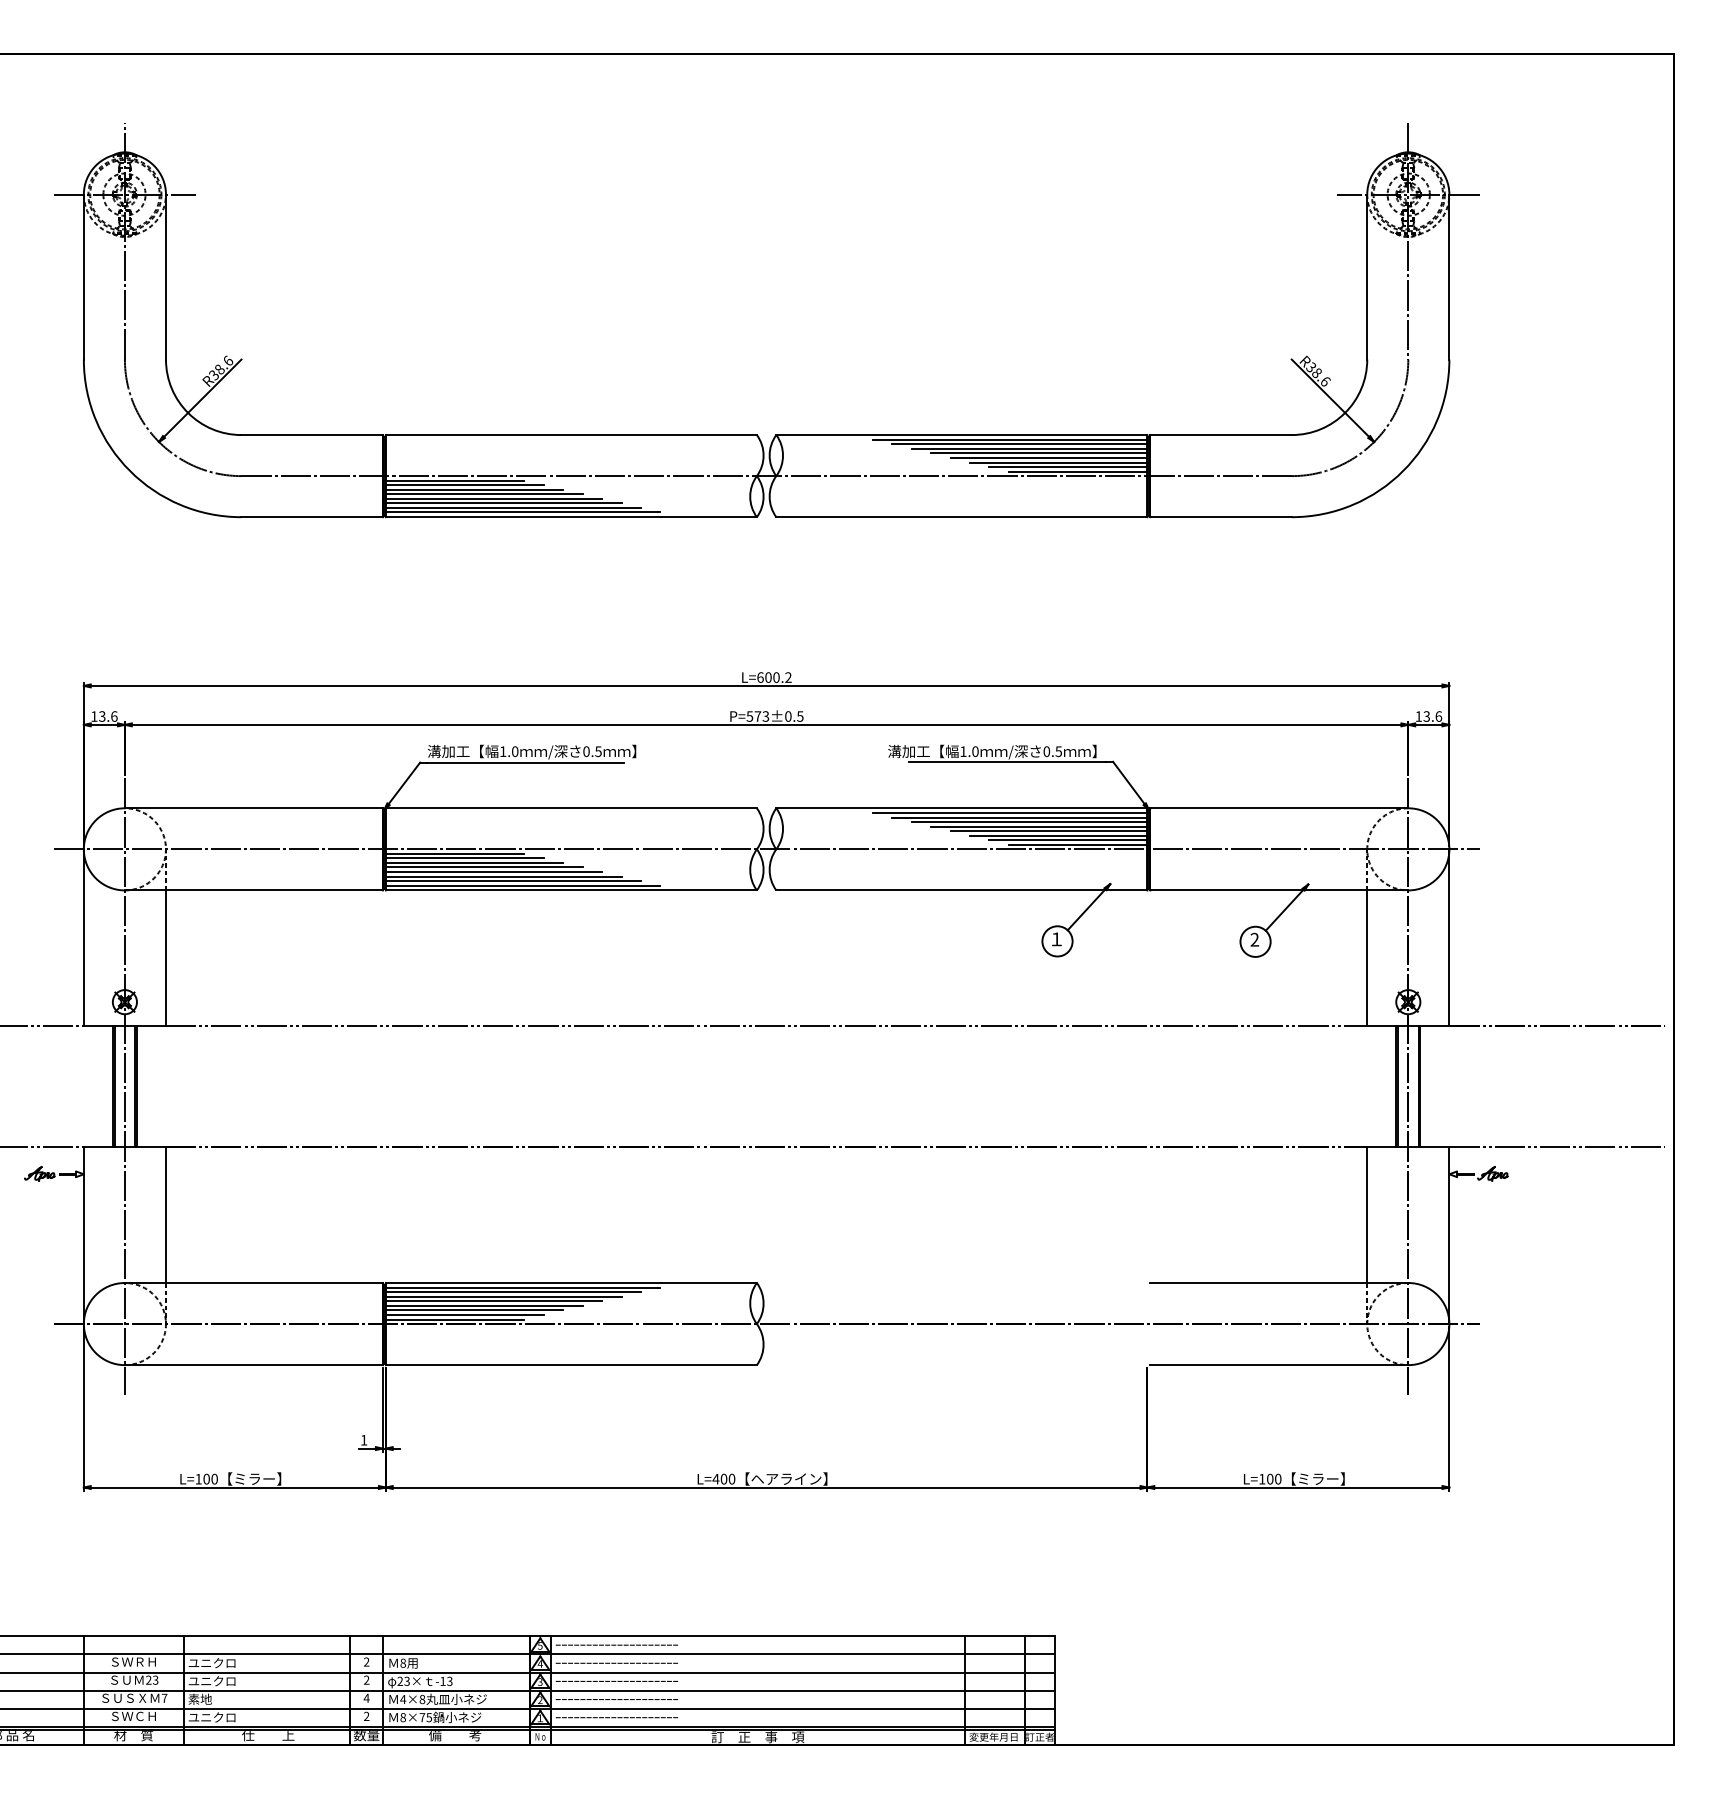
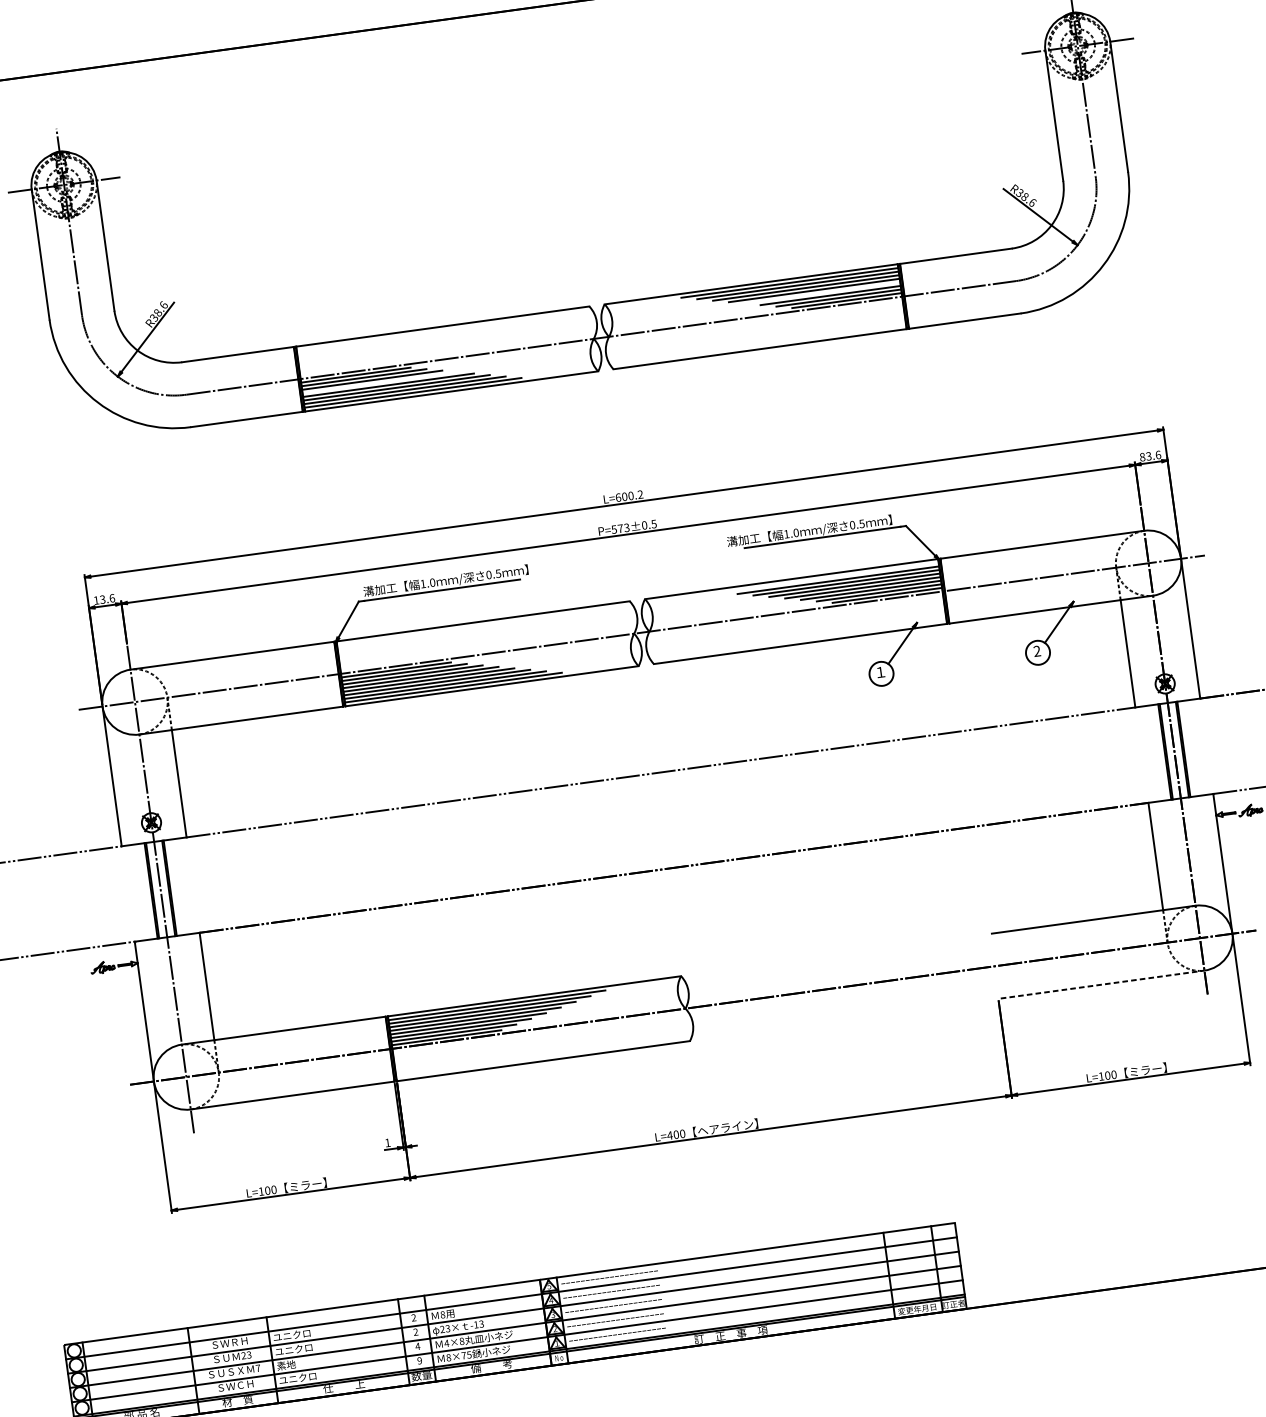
line: (1048, 458) -> (822, 293), removed
line: (483, 494) -> (379, 383), removed
text: (1418, 716) -> (1142, 457), 13.6 -> 83.6
line: (1009, 813) -> (829, 578), removed
line: (1279, 1365) -> (1102, 984), solid -> dashed
text: (366, 1716) -> (419, 1360), 2 -> 9

